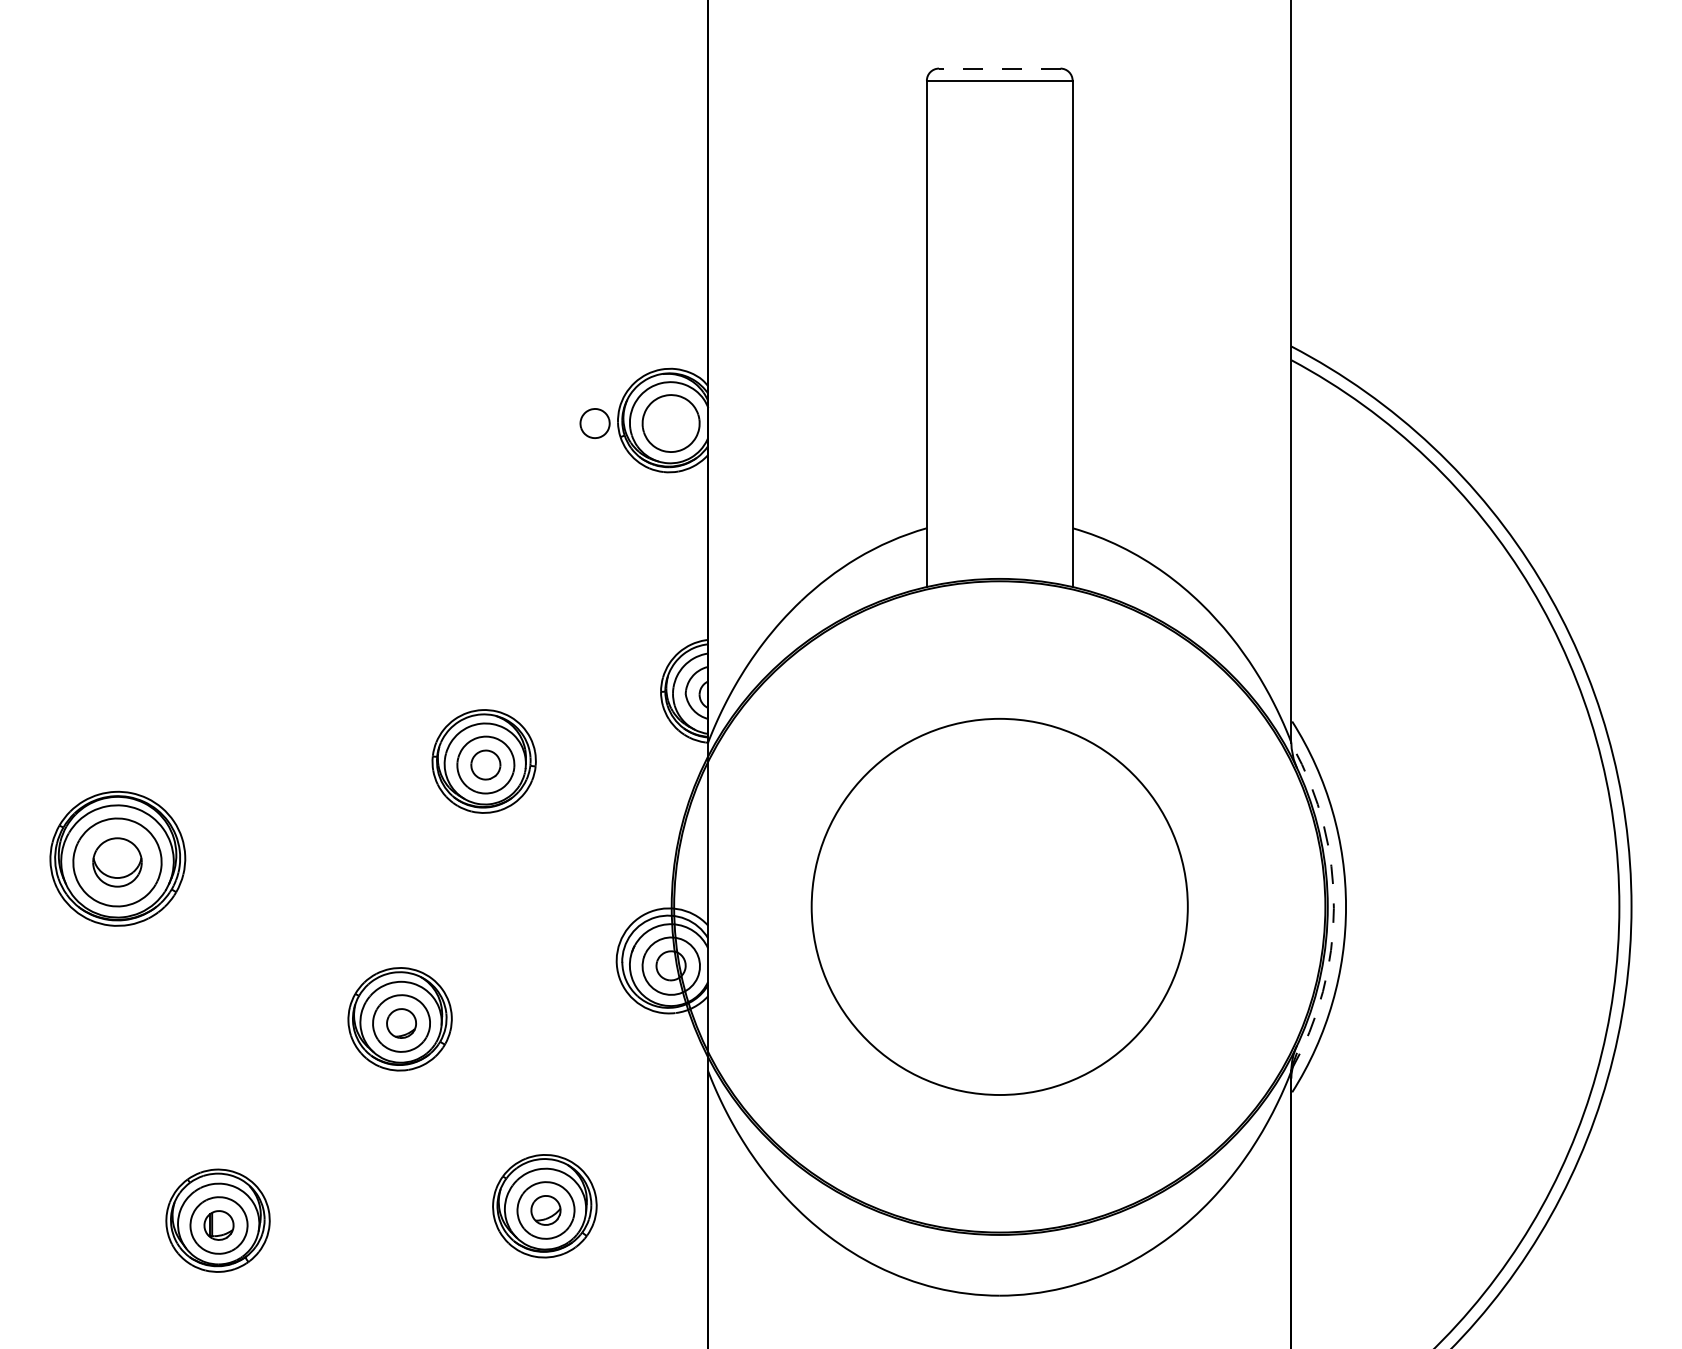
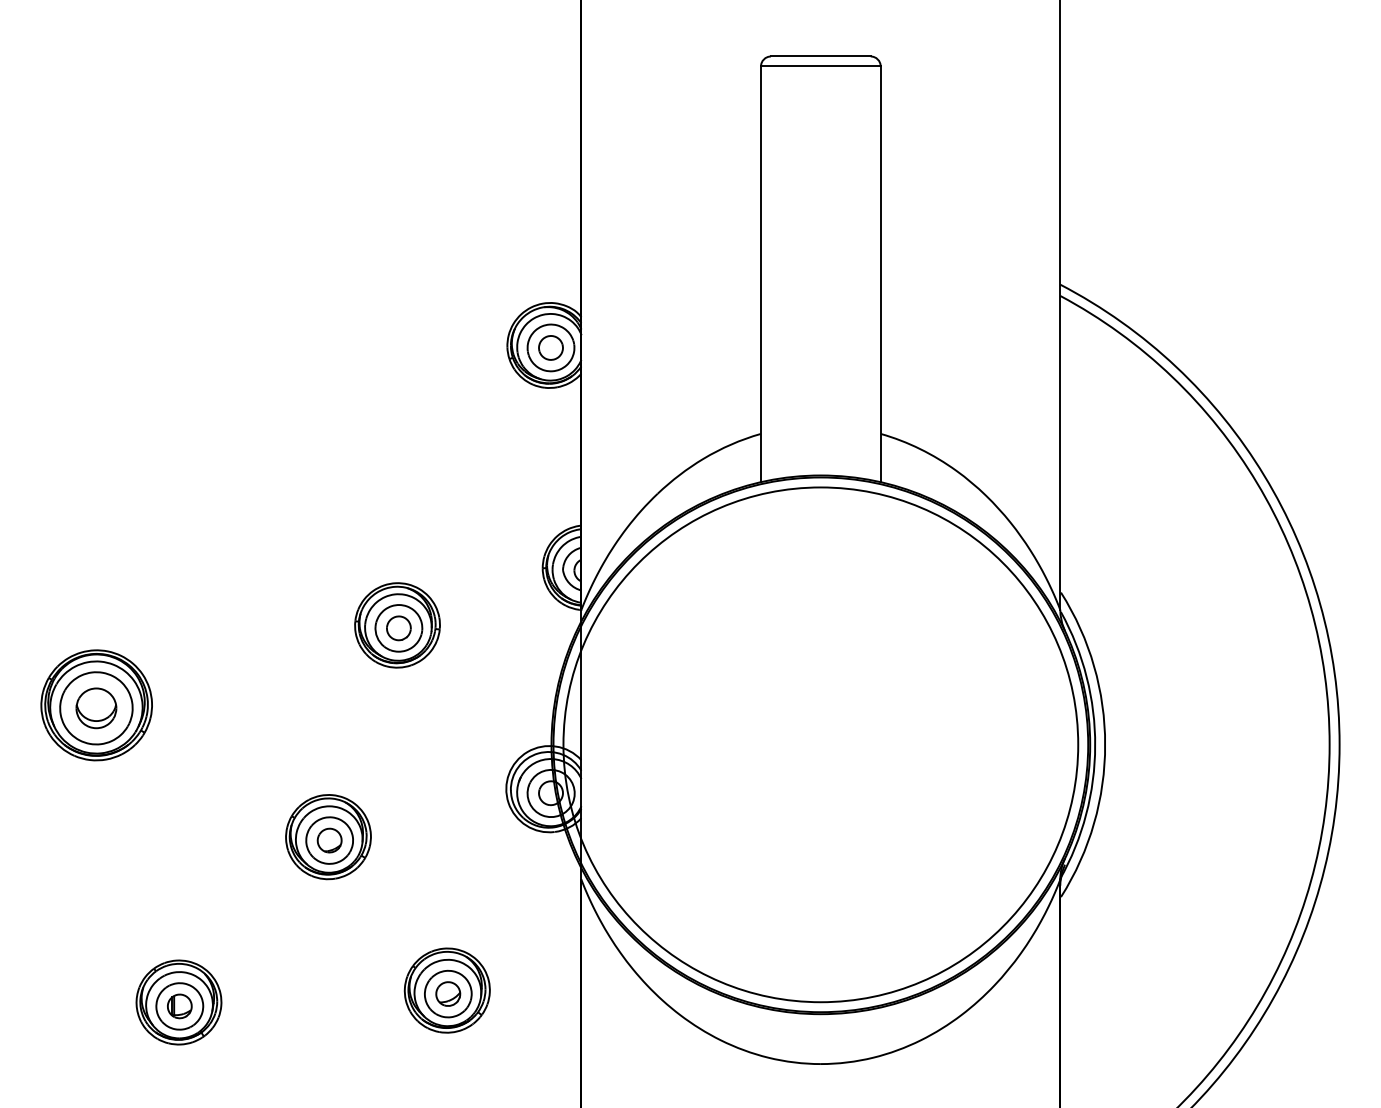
line: (999, 68) -> (820, 56), dashed -> solid
part: (594, 423) -> (550, 347), moved
circle: (999, 906) -> (820, 744), size x1.67
arc: (1333, 908) -> (1094, 746), dashed -> solid

